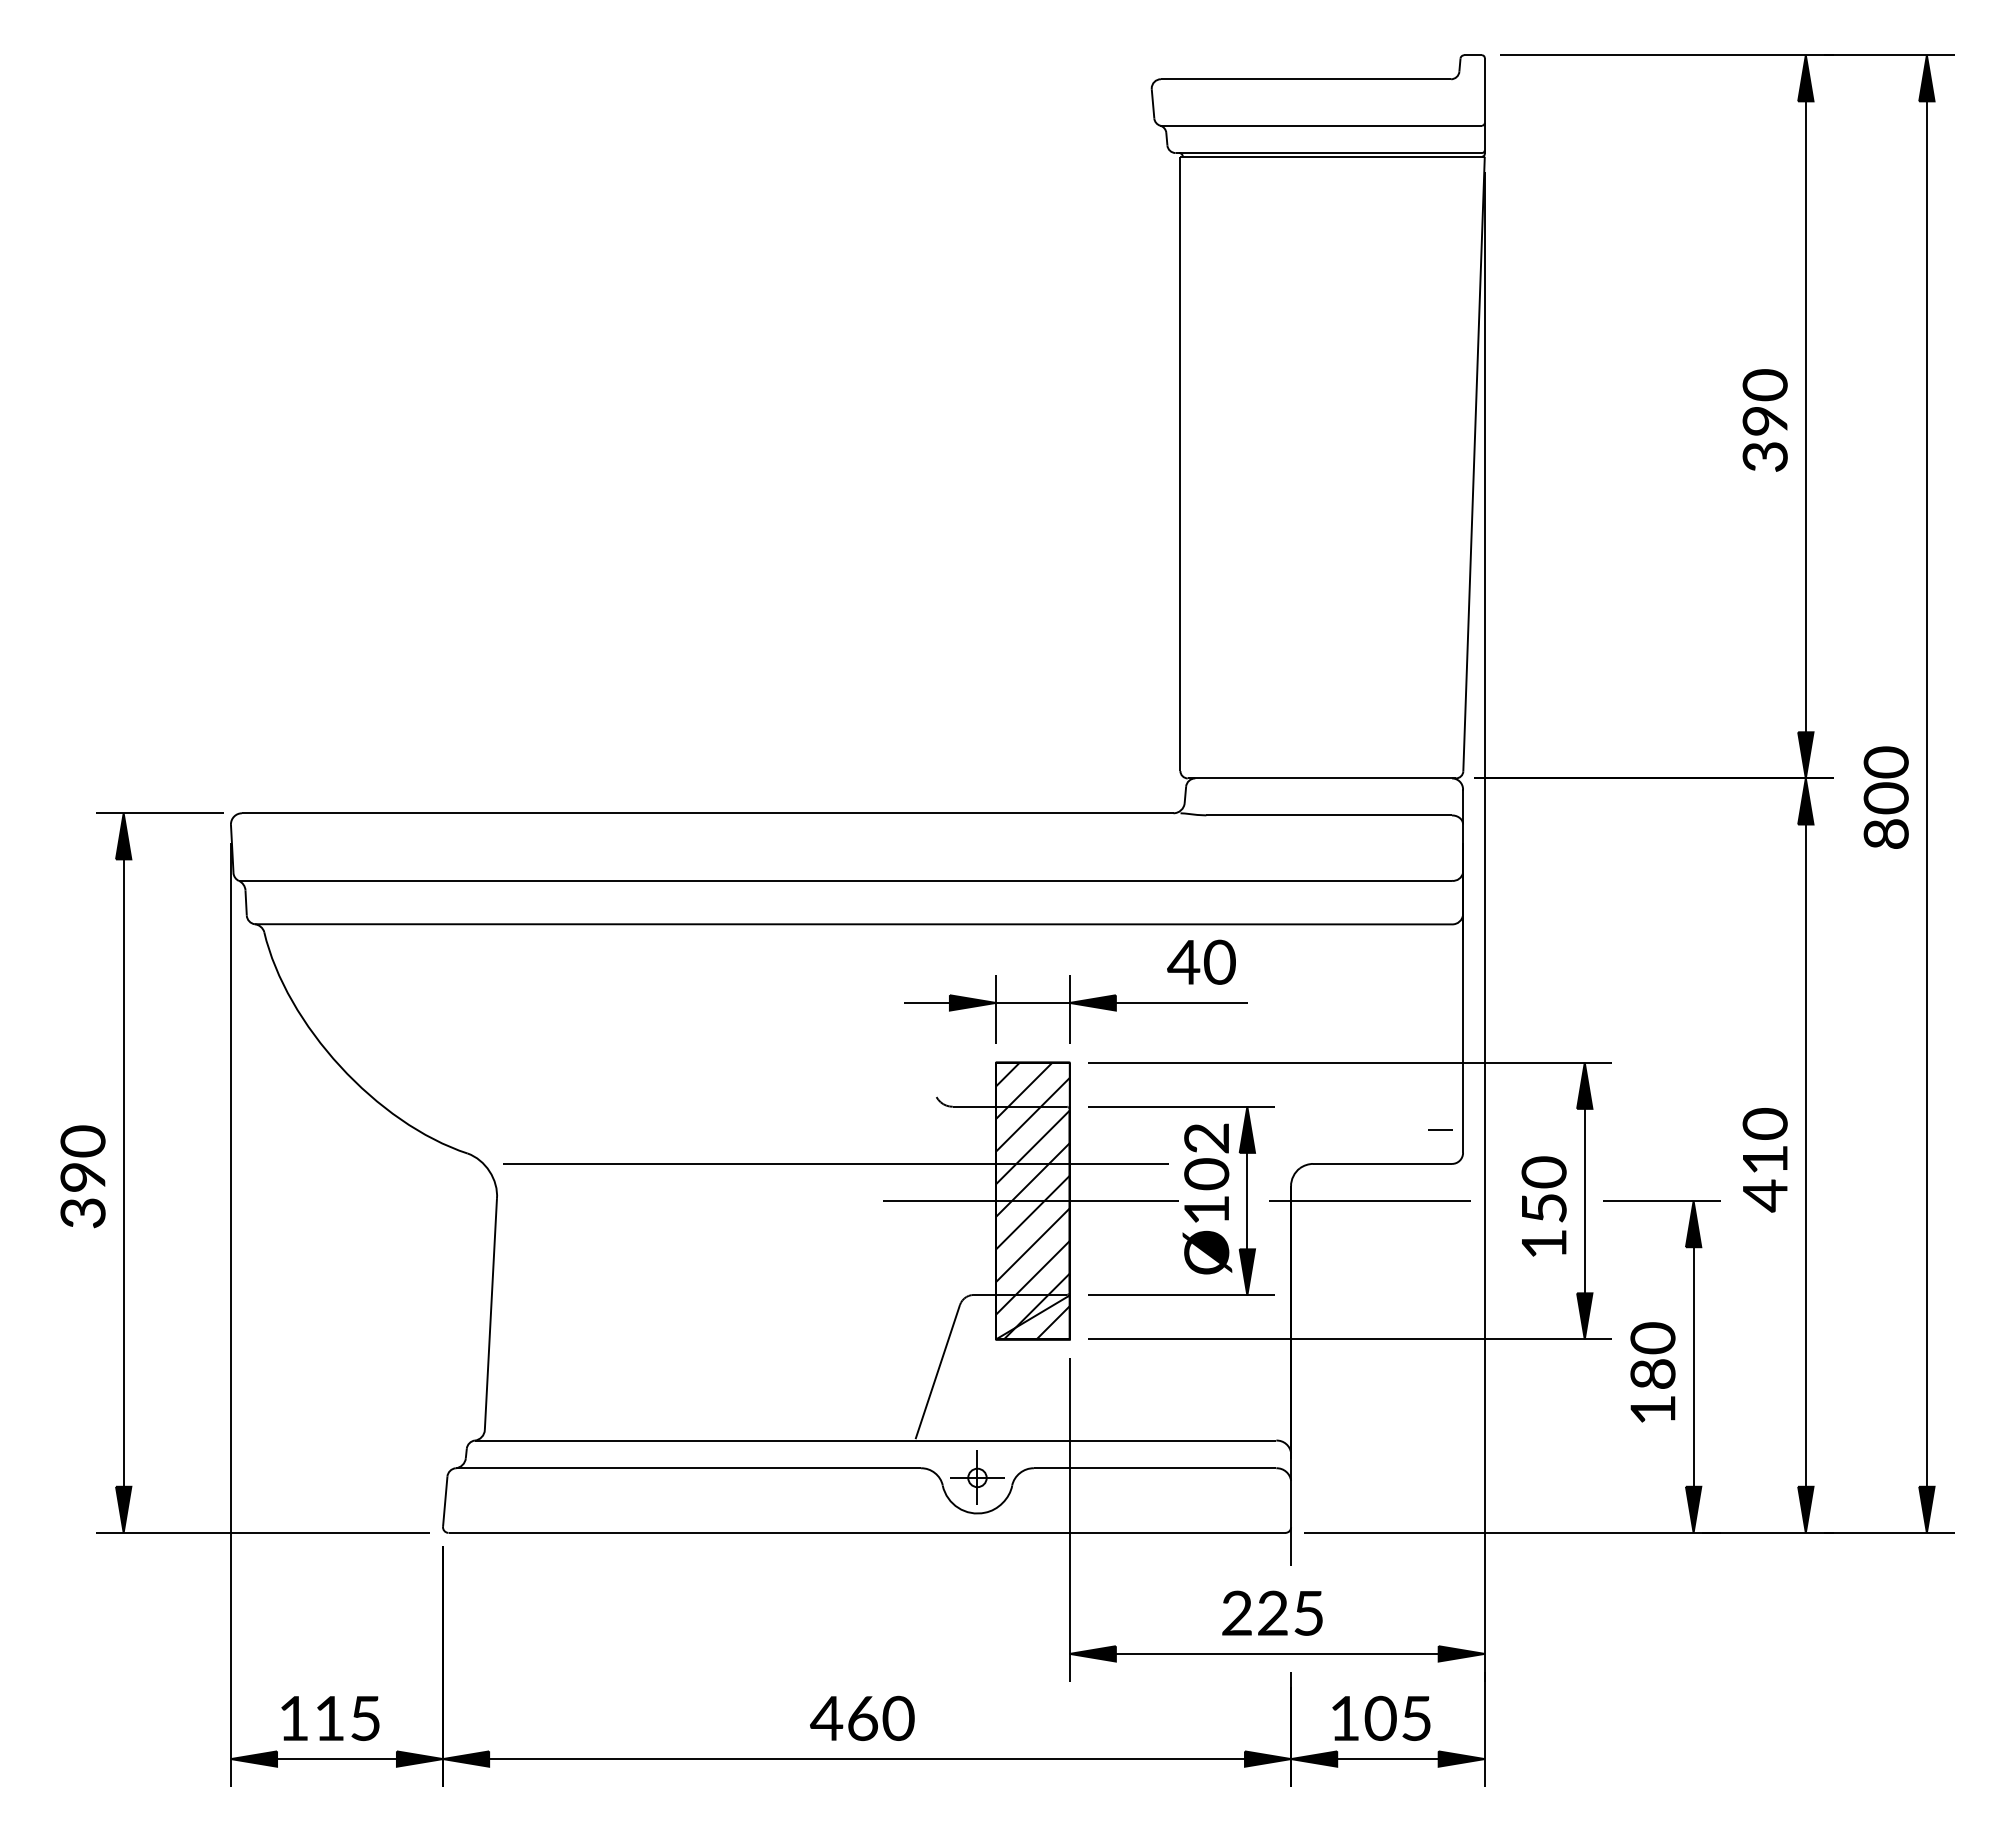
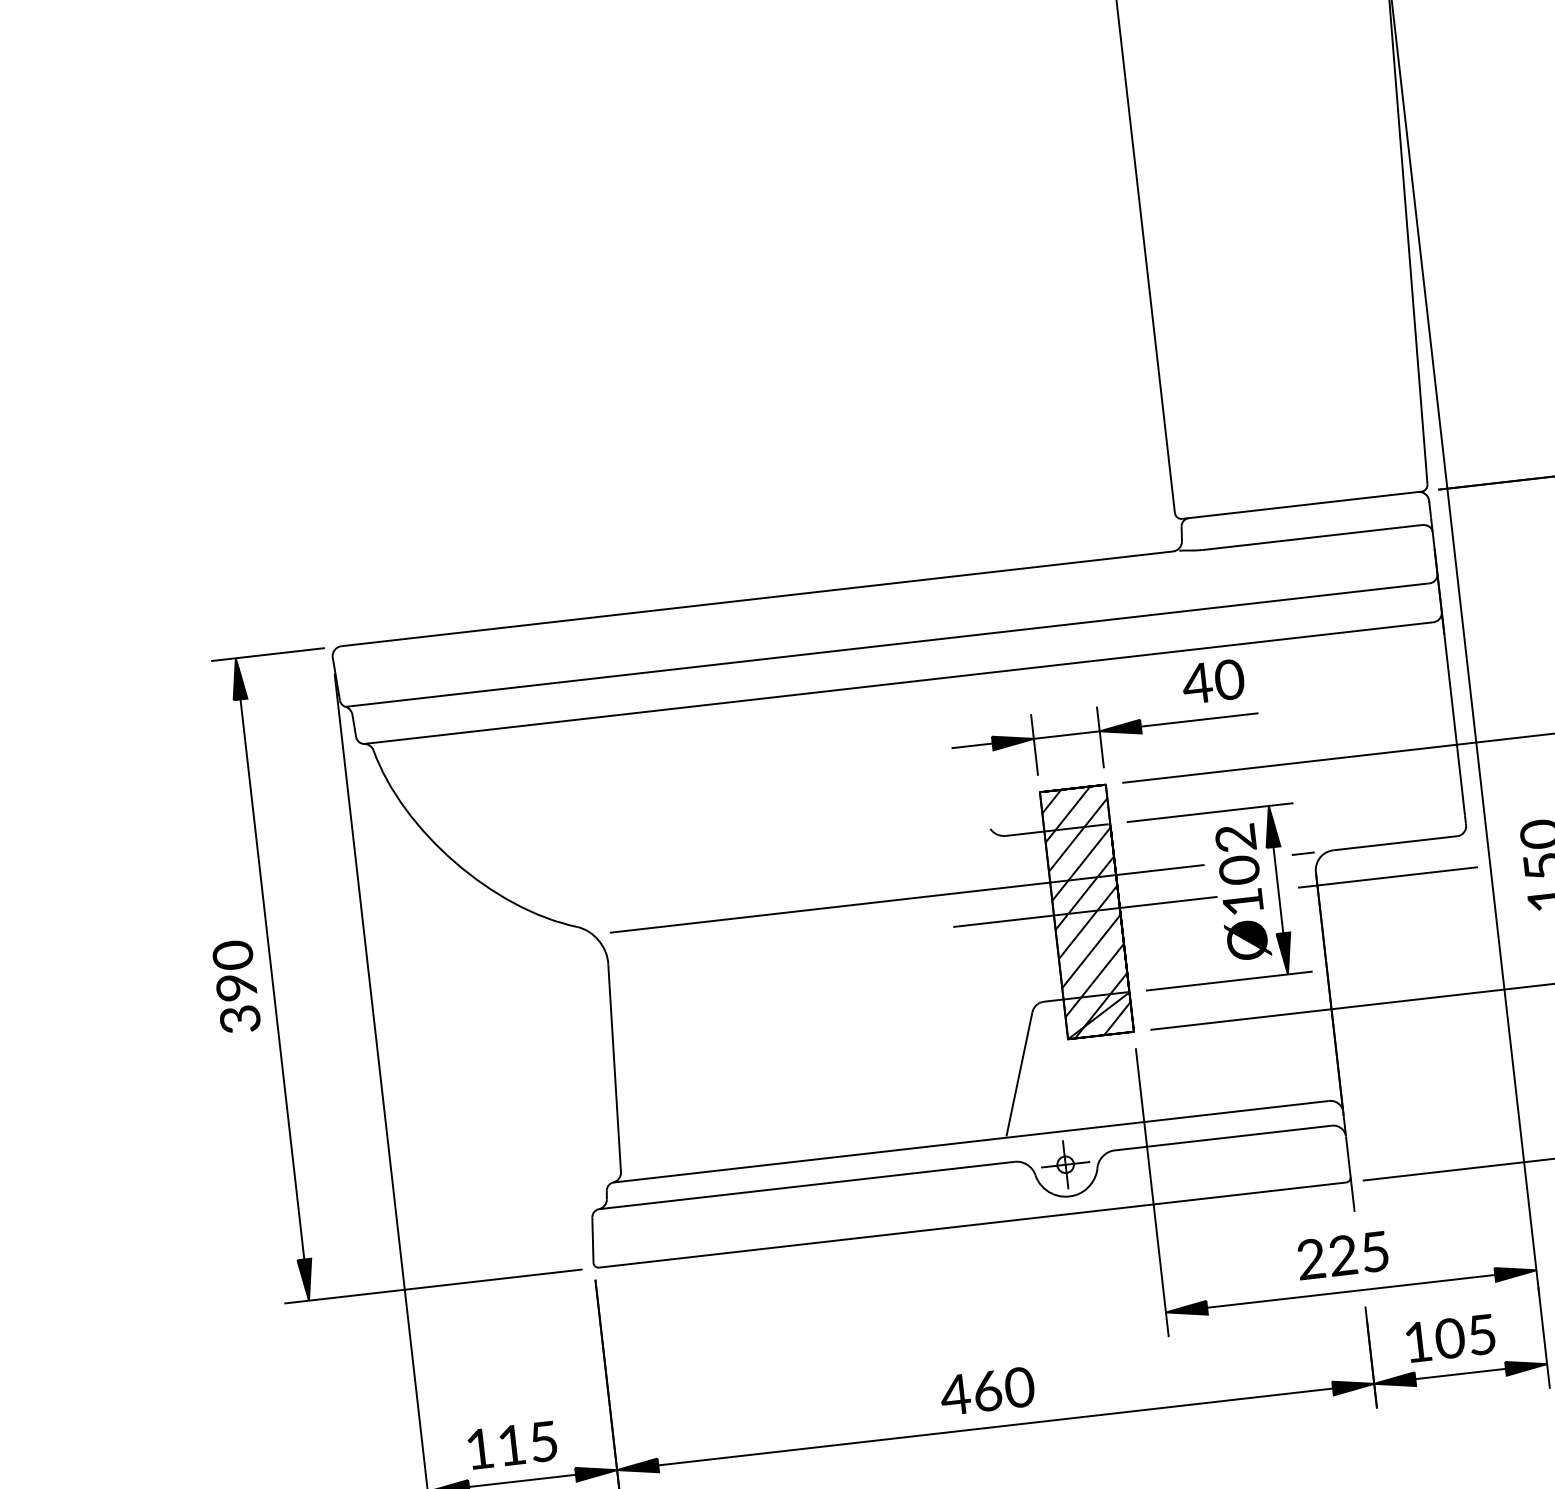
line: (1440, 1129) -> (1303, 853), moved

